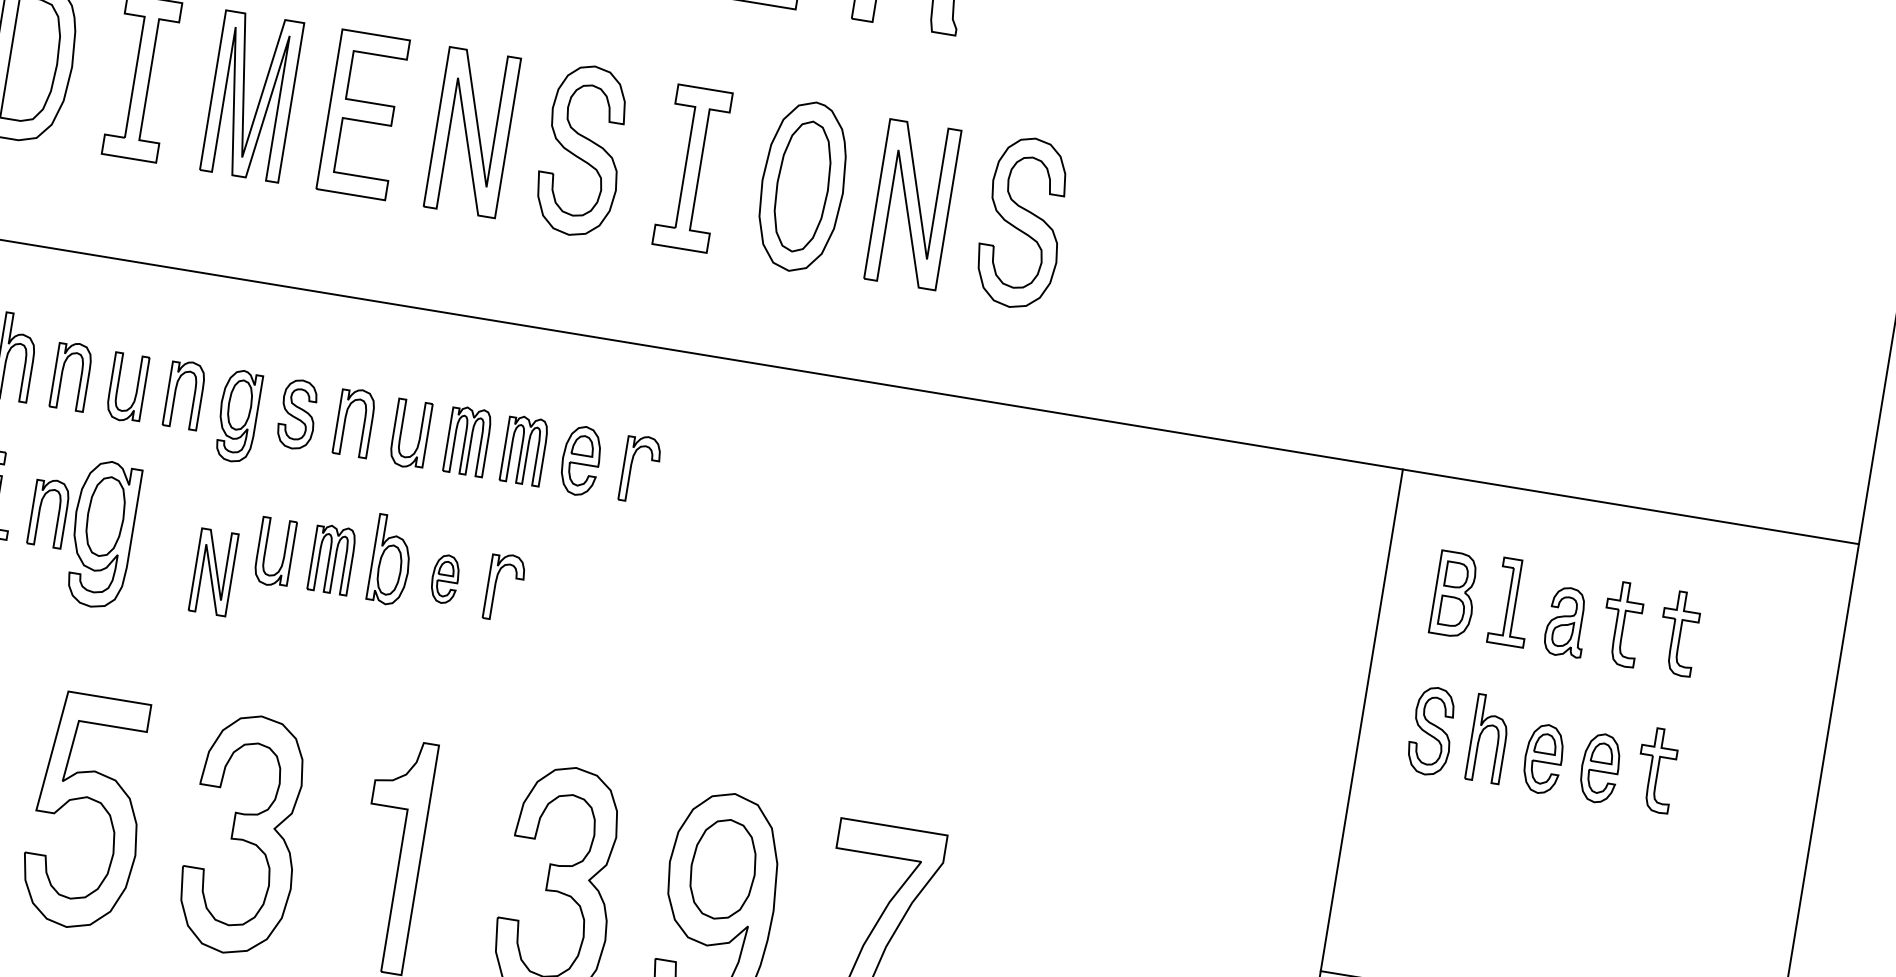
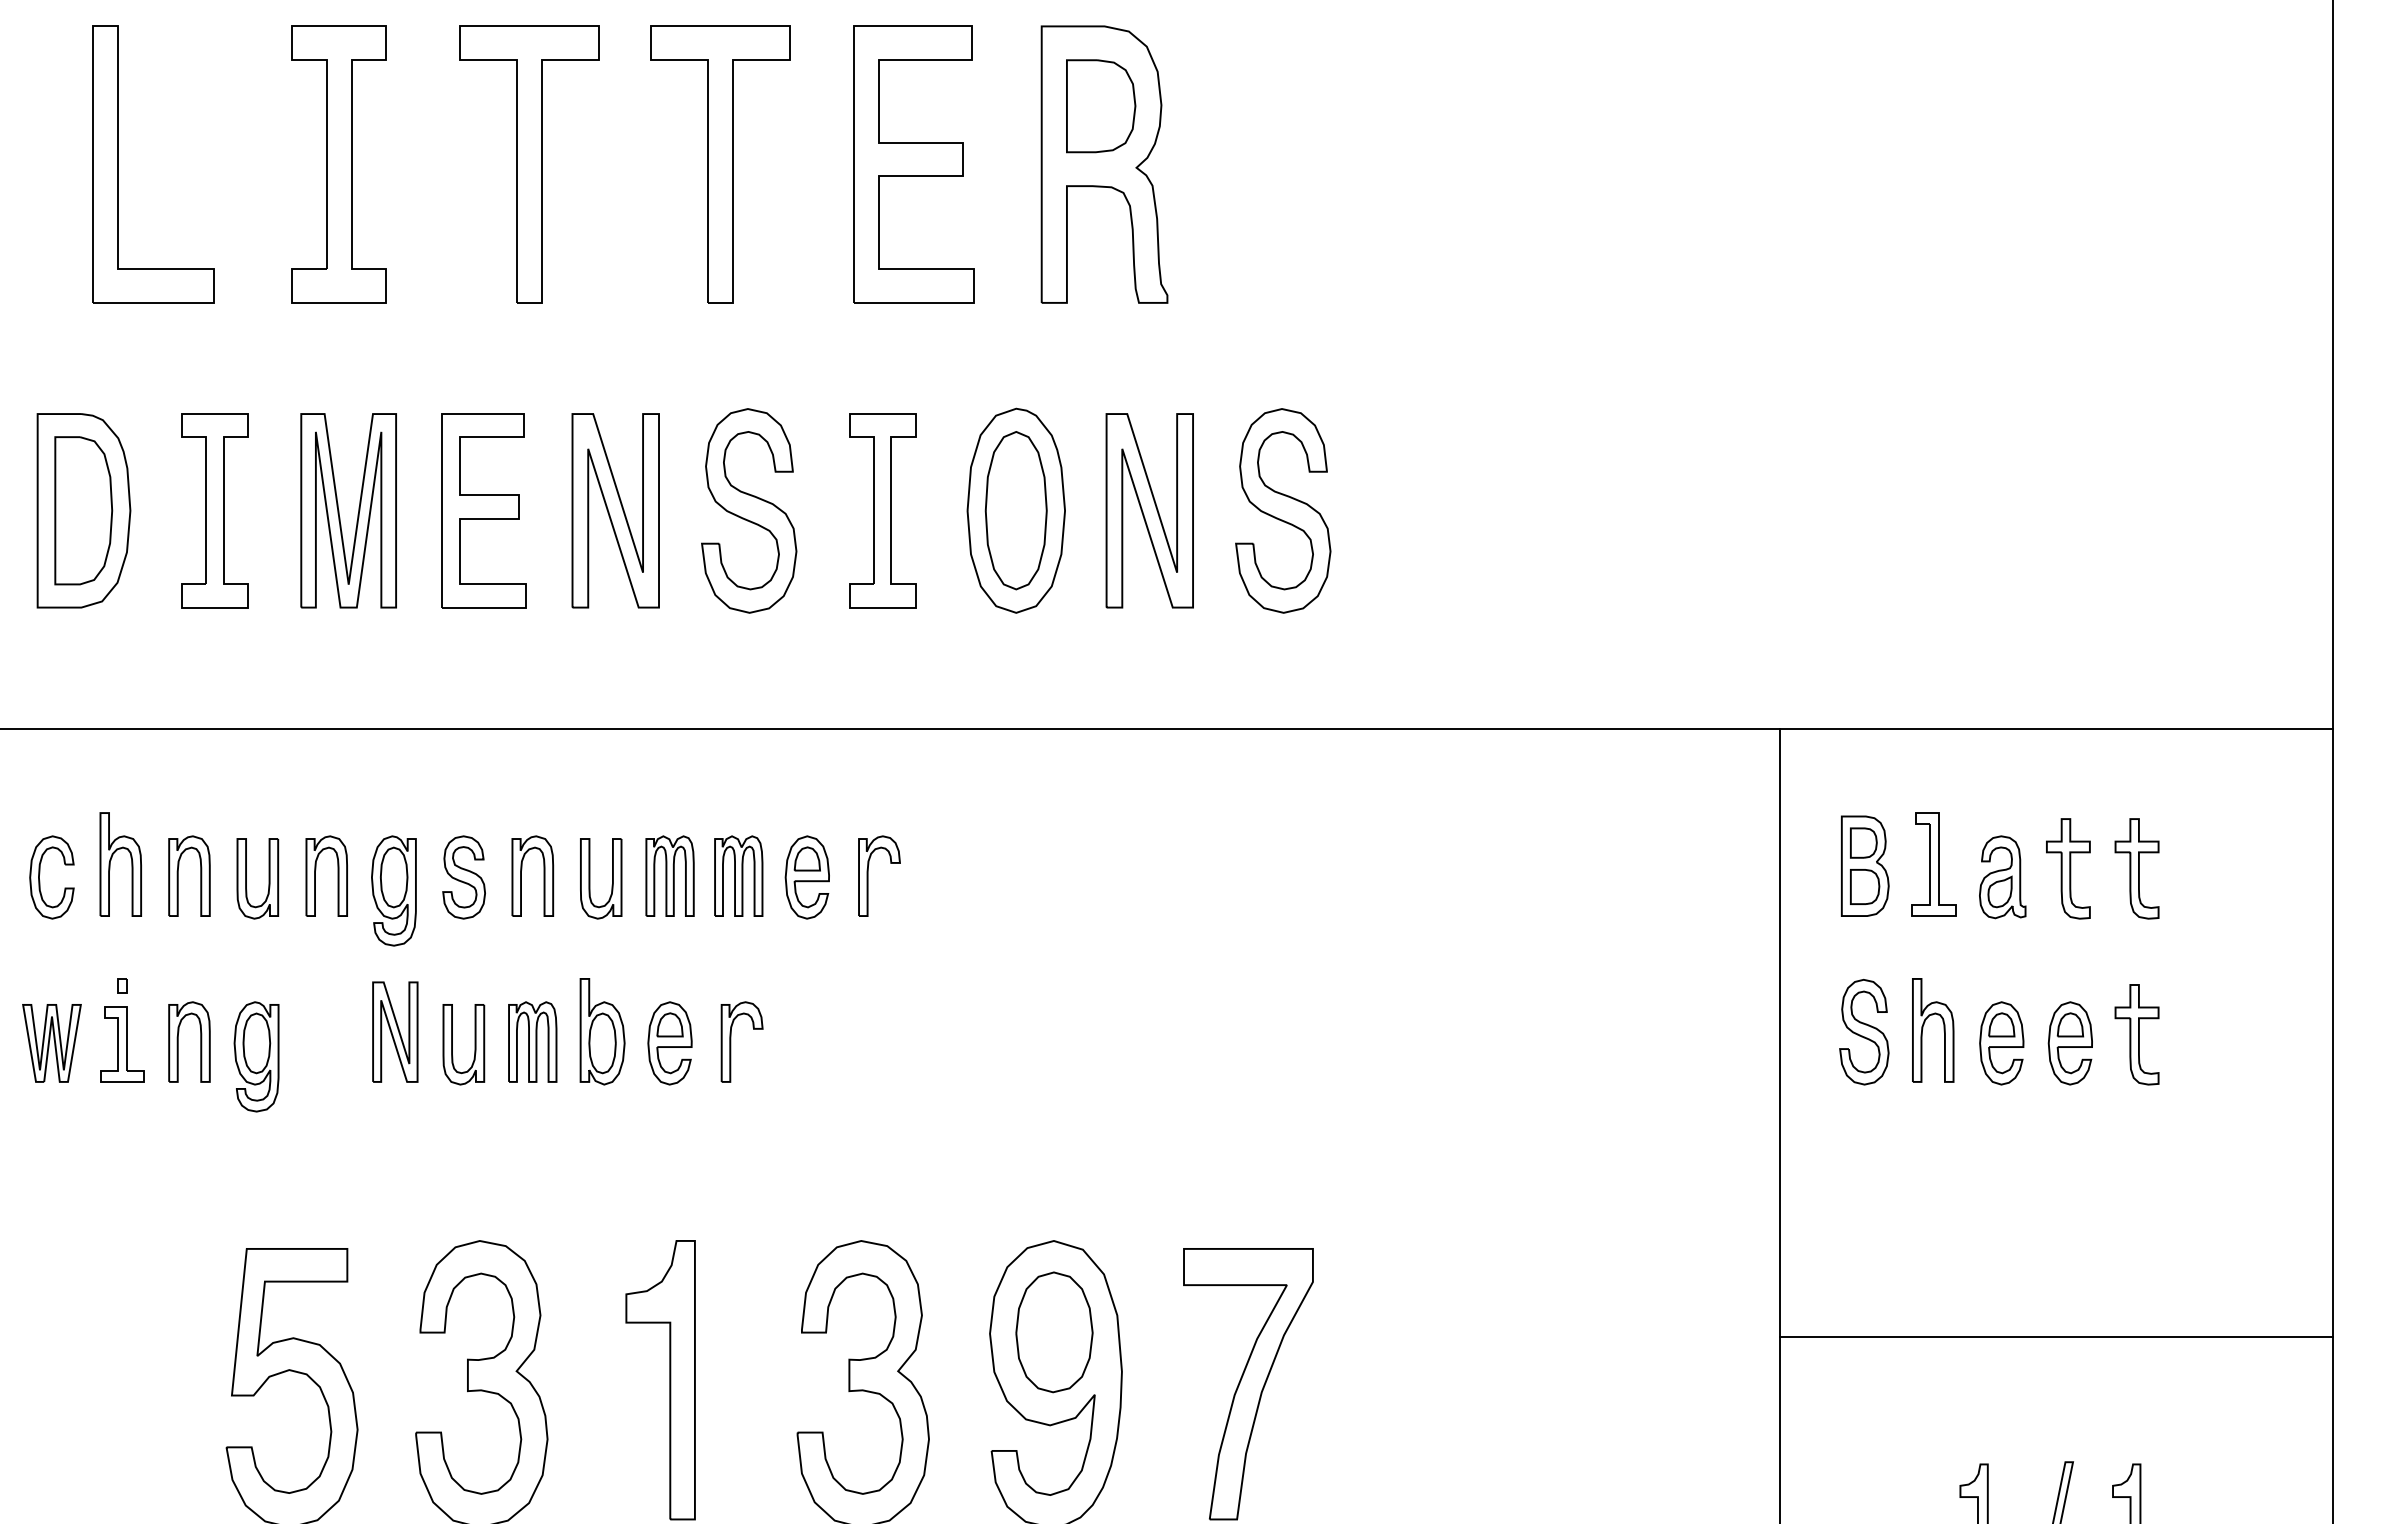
part: (102, 534) -> (256, 1056), size x0.62
part: (213, 571) -> (395, 1031), moved
part: (444, 579) -> (669, 1043), size x1.43

